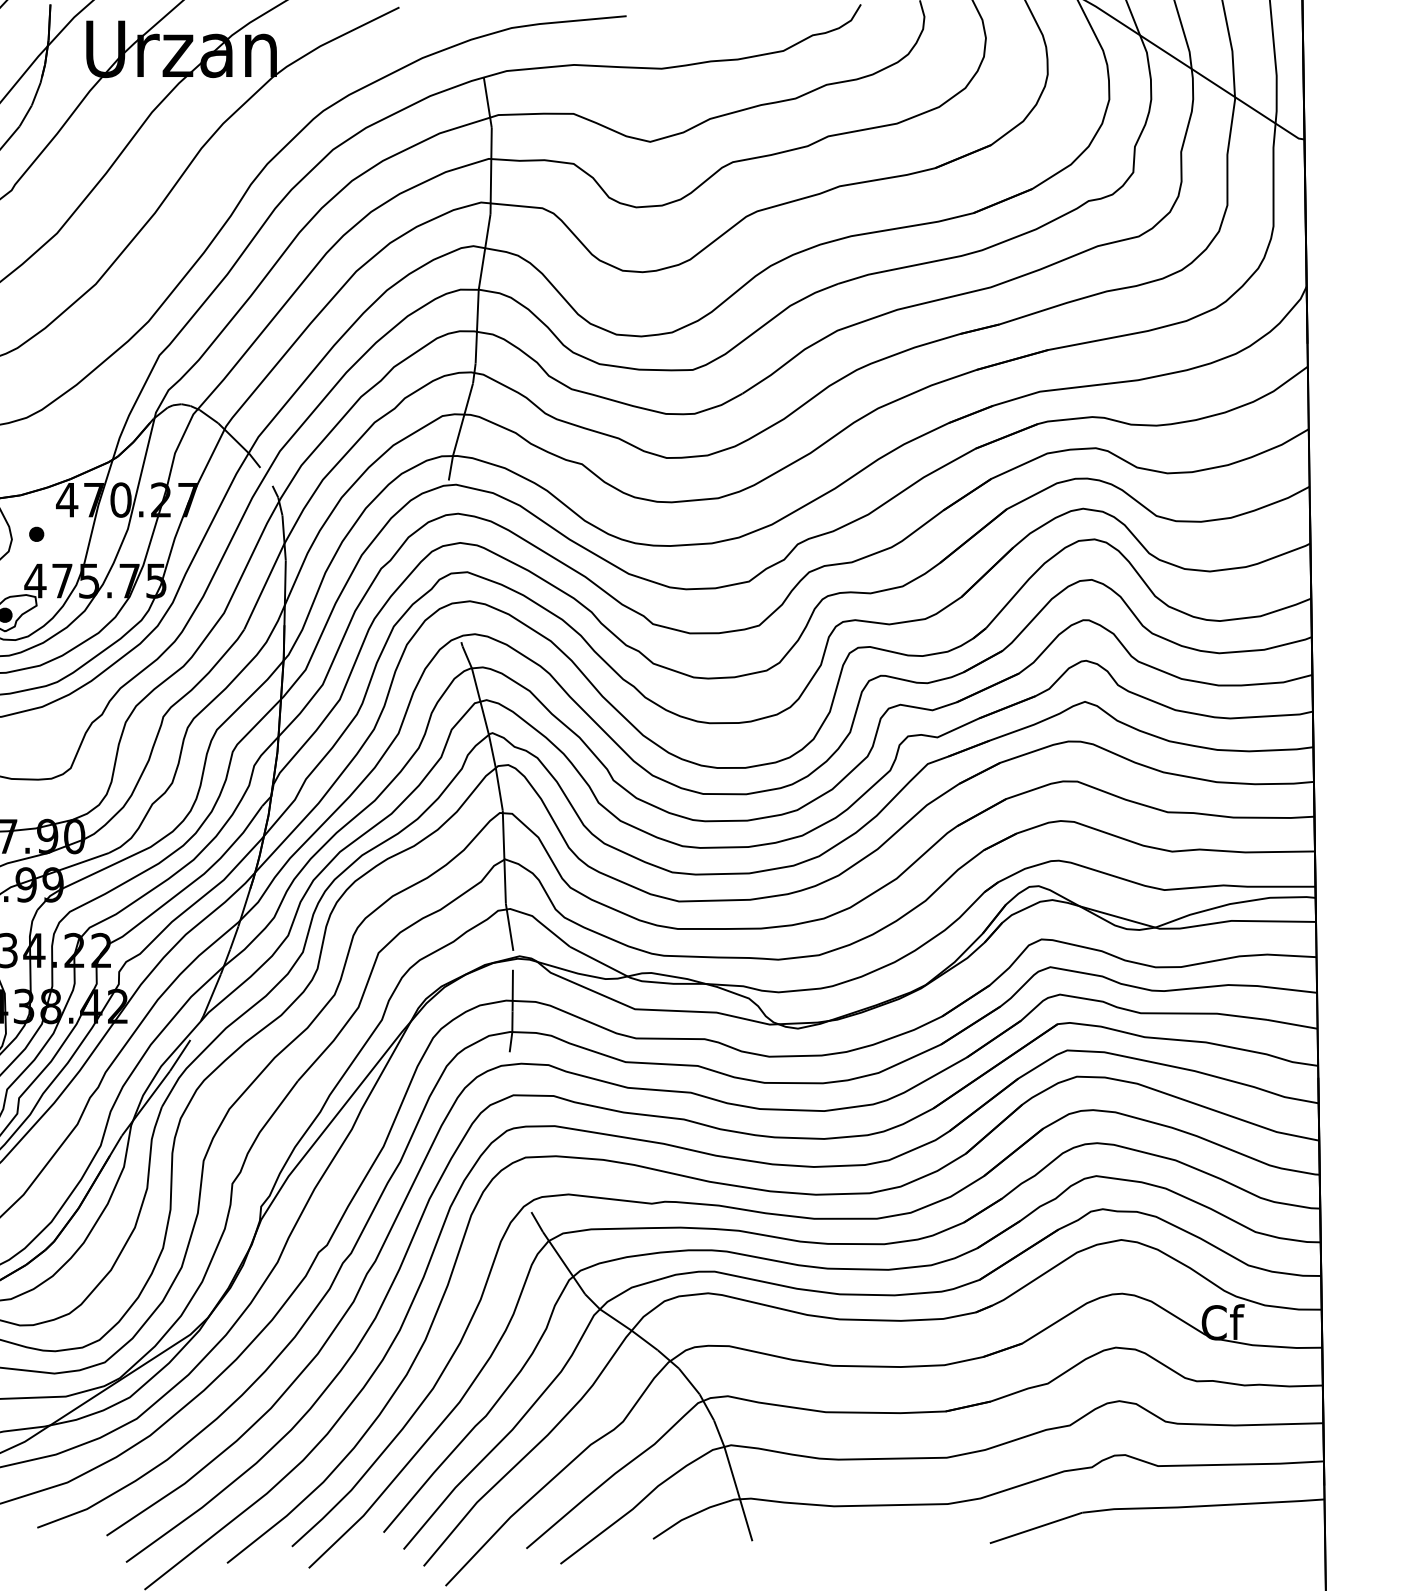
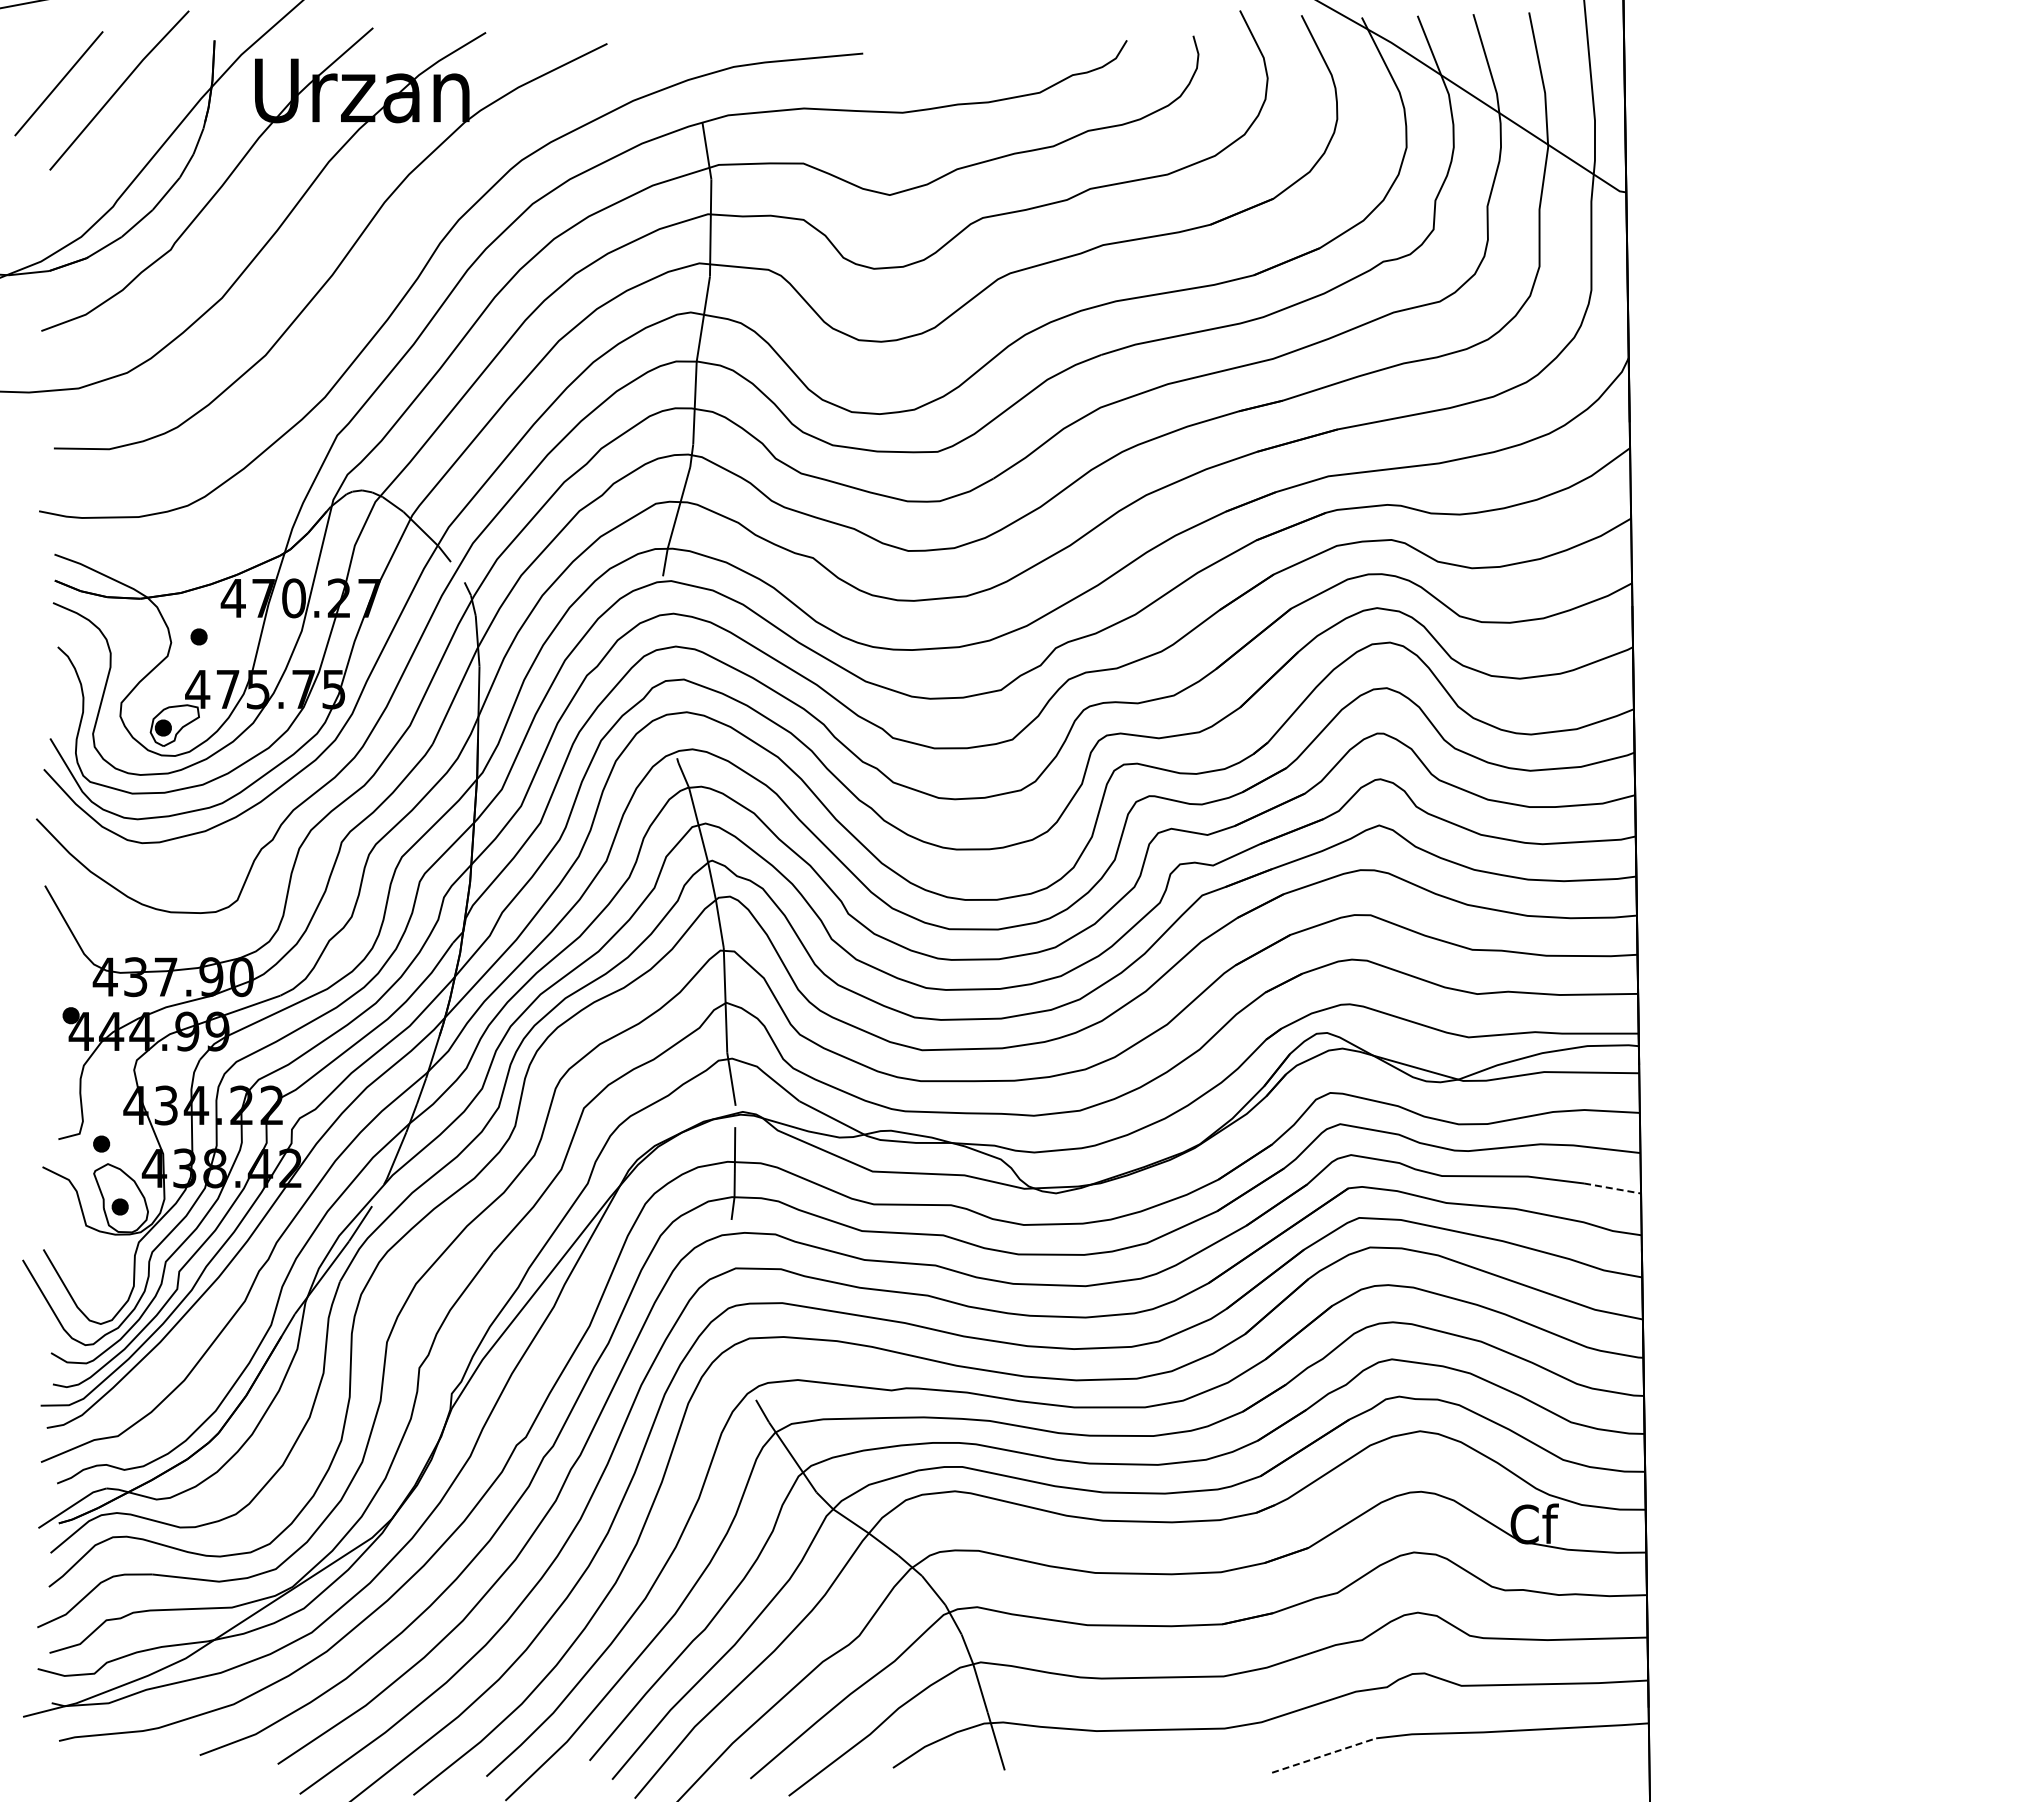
line: (1292, 1024) -> (1612, 1188), solid -> dashed
line: (1036, 1527) -> (1324, 1755), solid -> dashed

